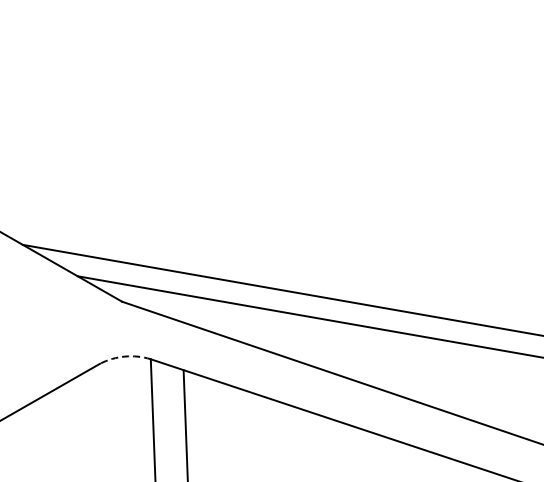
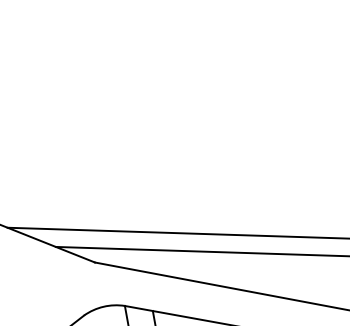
arc: (124, 356) -> (103, 306), dashed -> solid

